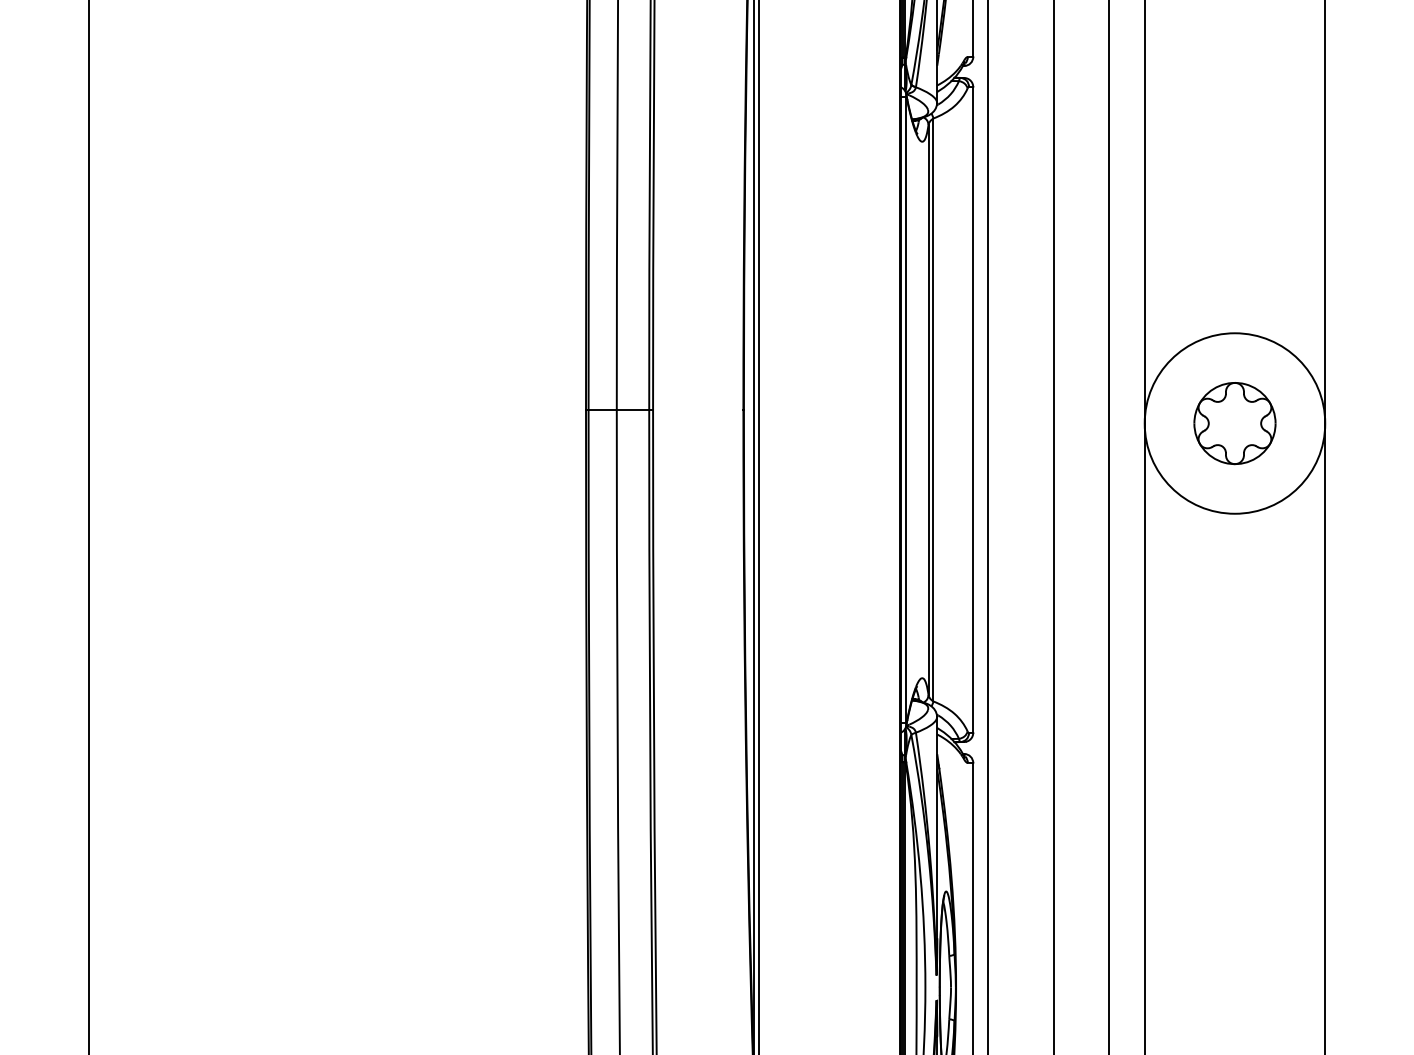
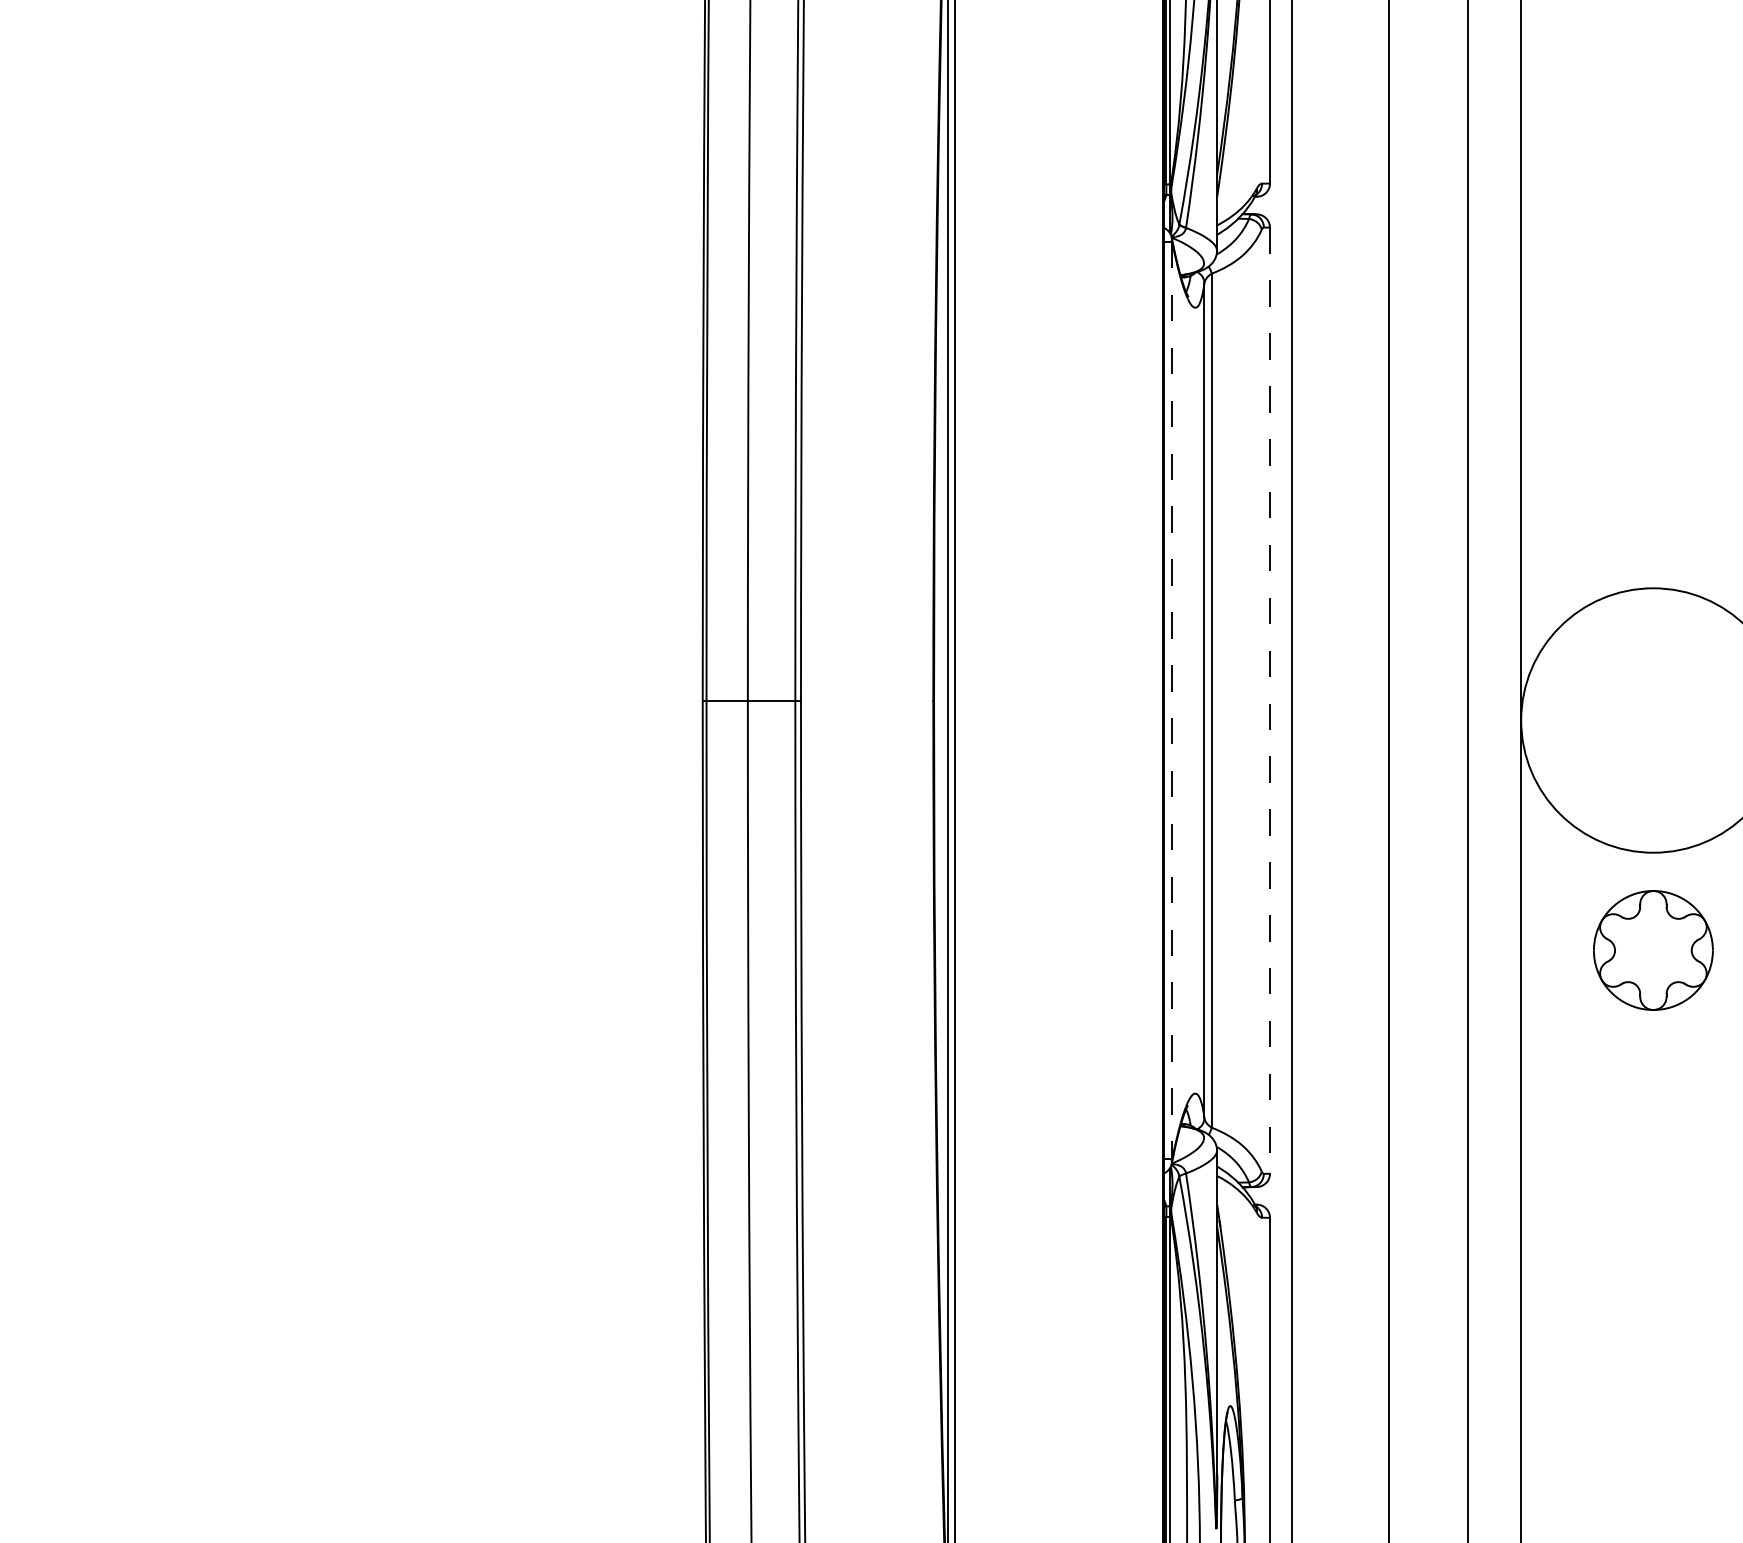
line: (906, 410) -> (1172, 701), solid -> dashed
line: (973, 410) -> (1270, 701), solid -> dashed
part: (1234, 423) -> (1652, 950), moved

